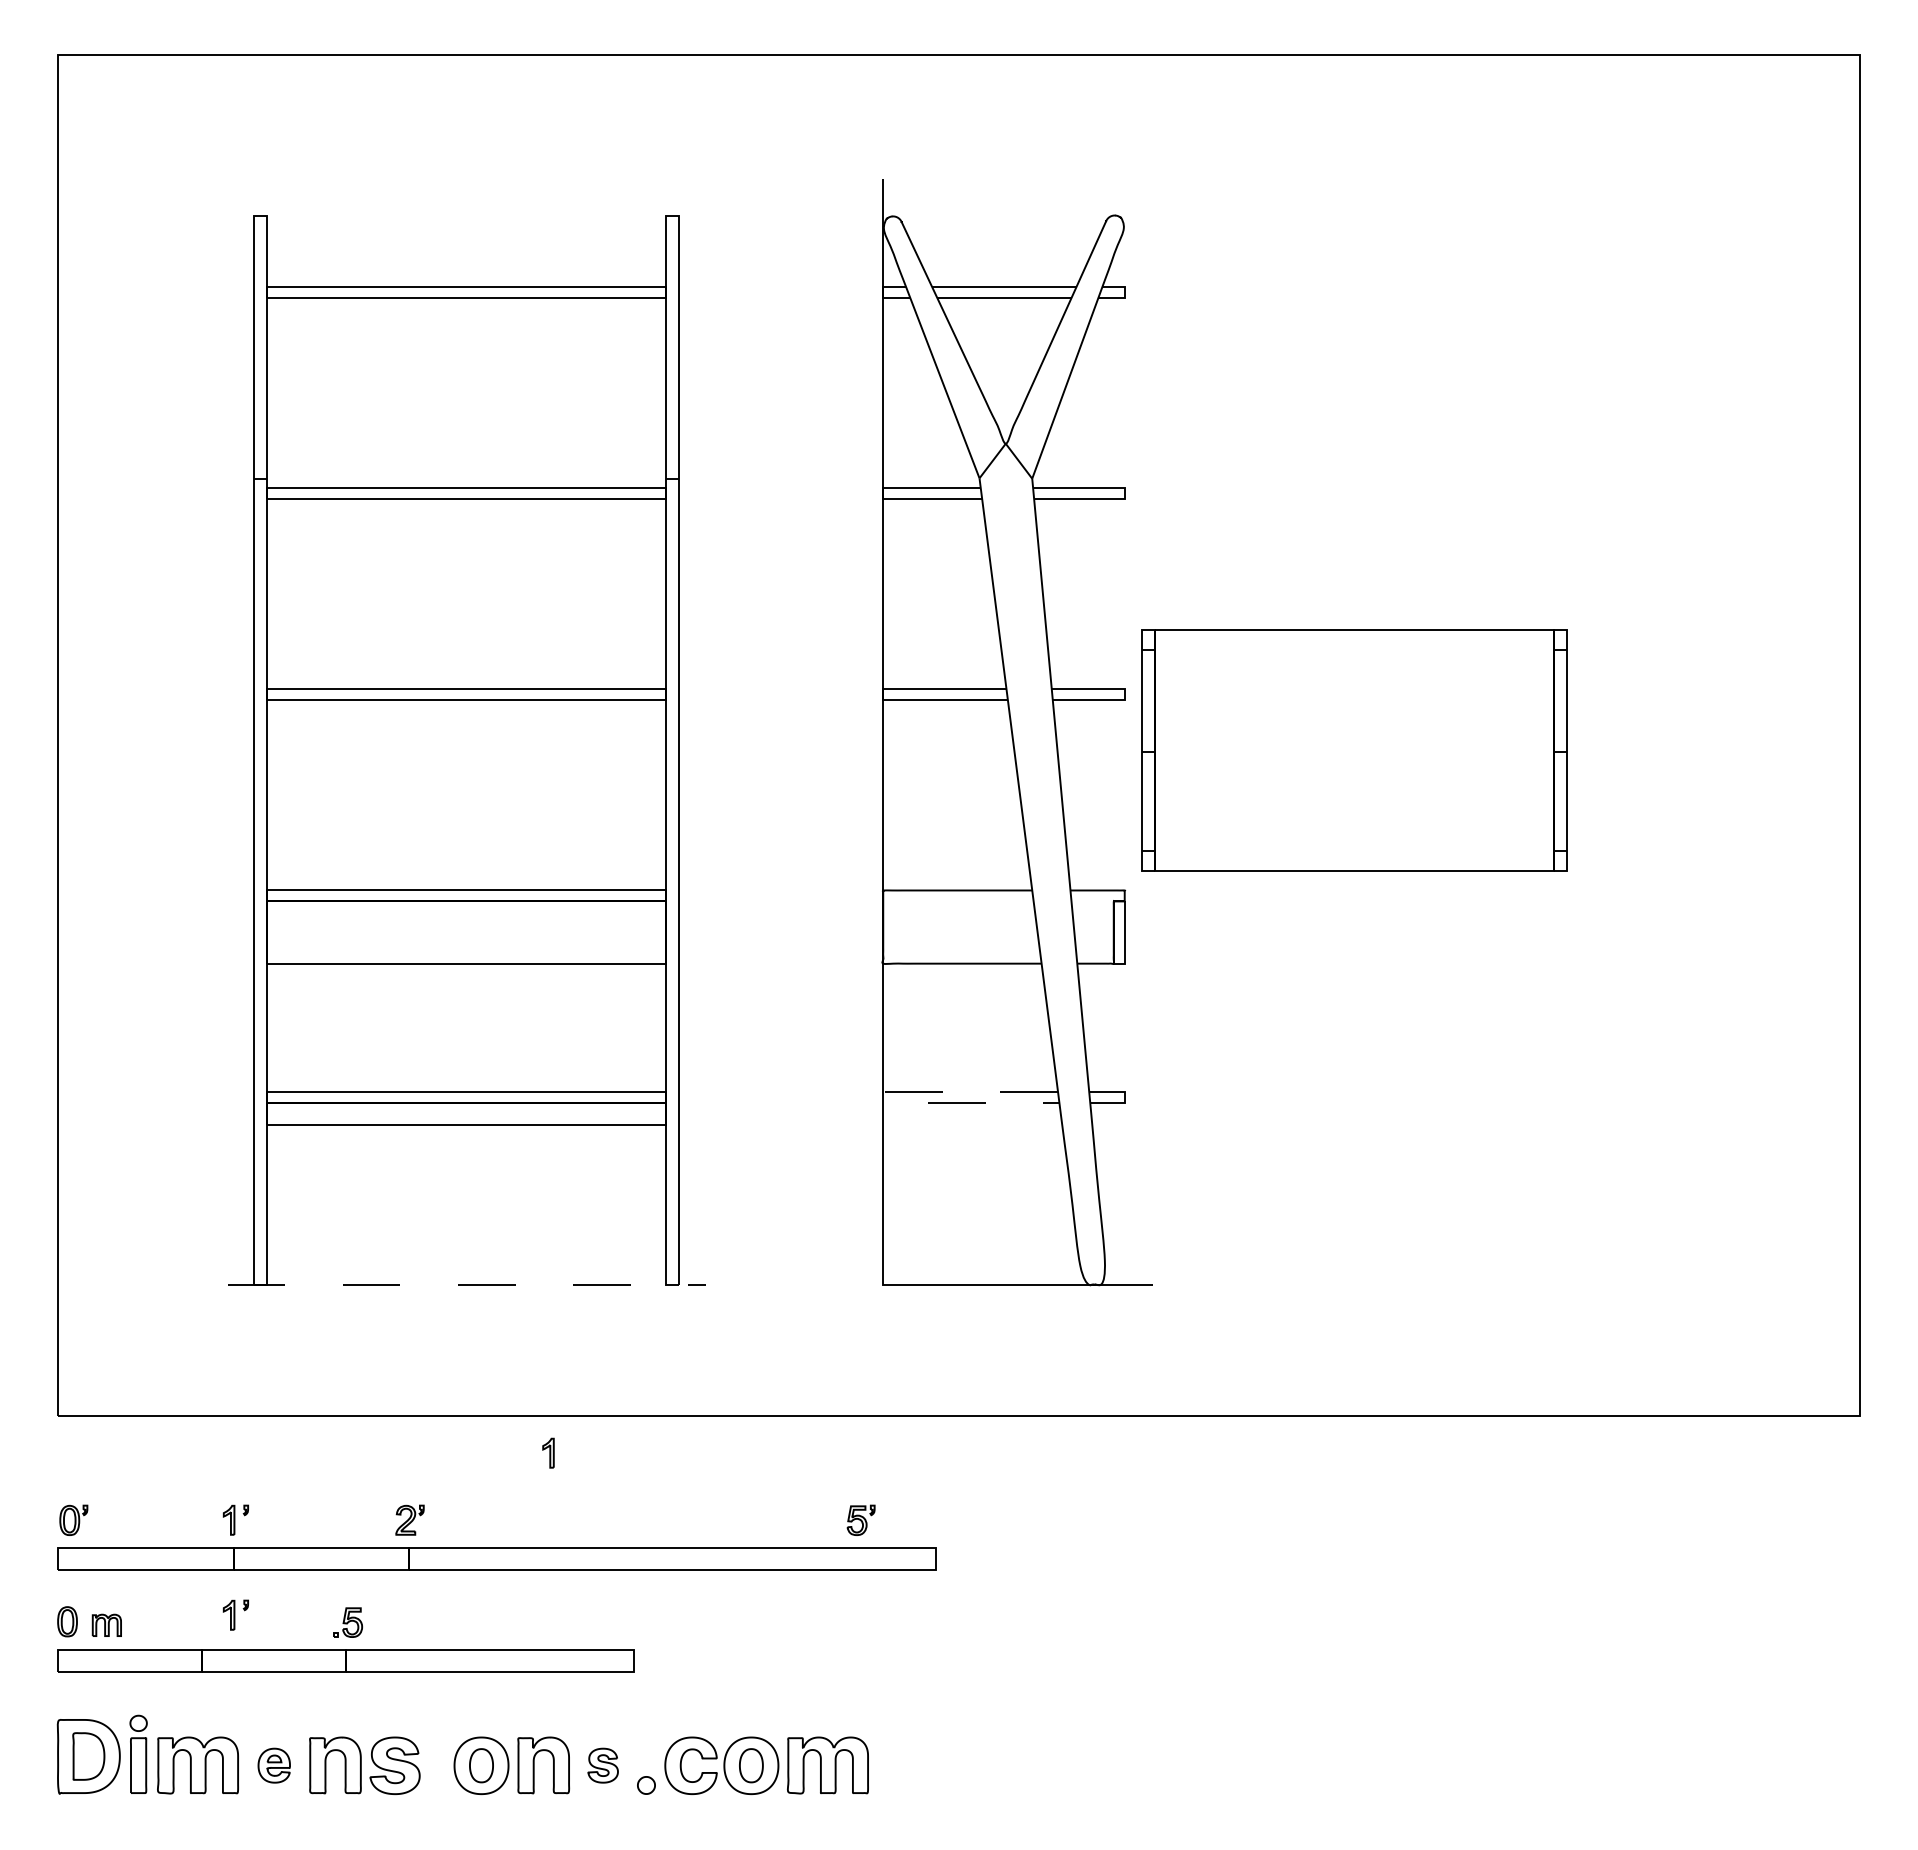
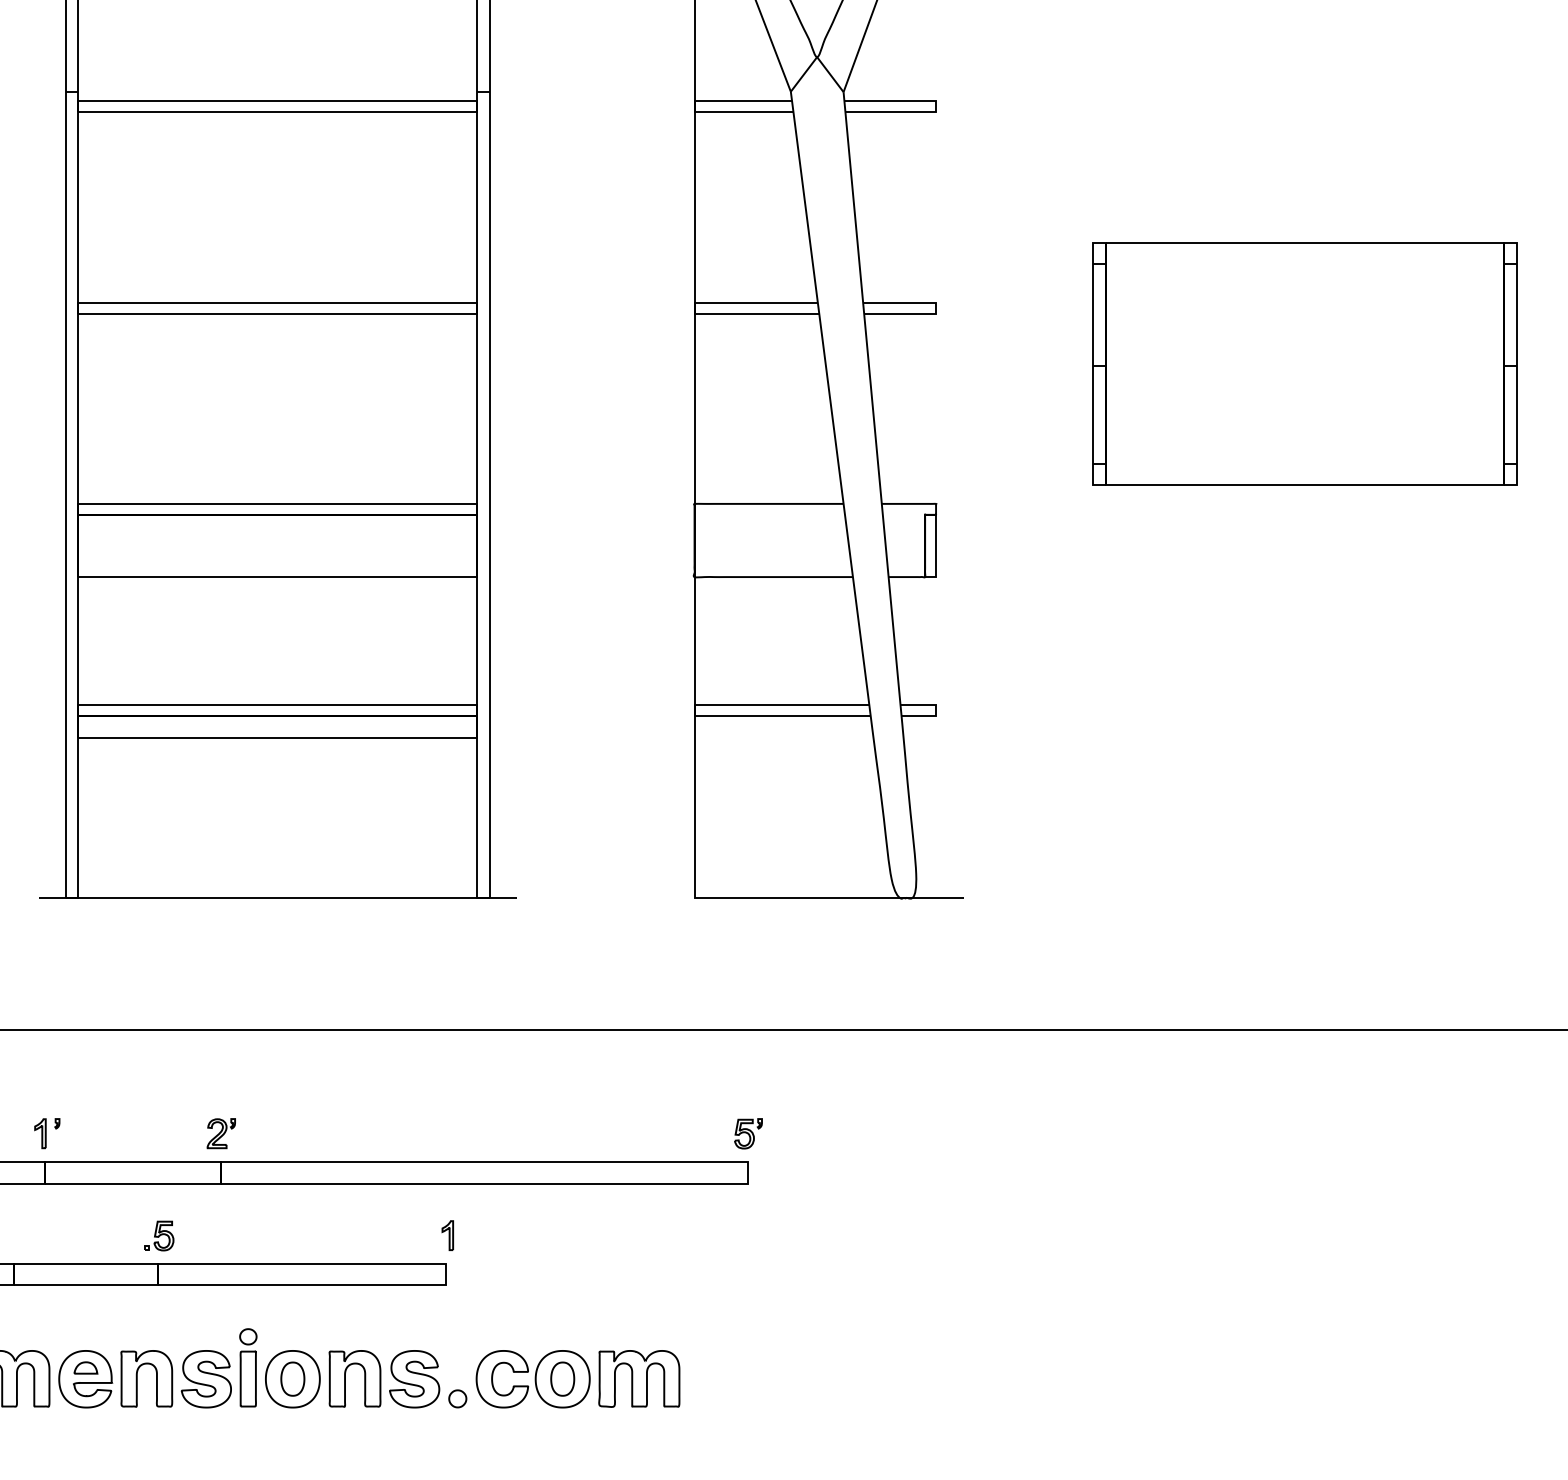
part: (1354, 750) -> (1304, 363), moved
line: (883, 1098) -> (694, 711), dashed -> solid
line: (467, 1284) -> (278, 897), dashed -> solid
part: (548, 1452) -> (447, 1234), moved
part: (860, 1519) -> (747, 1132), moved
part: (235, 1614) -> (46, 1227), removed
part: (436, 1753) -> (247, 1366), added
part: (274, 1765) -> (85, 1378), size x1.67
part: (602, 1765) -> (413, 1378), size x1.67

